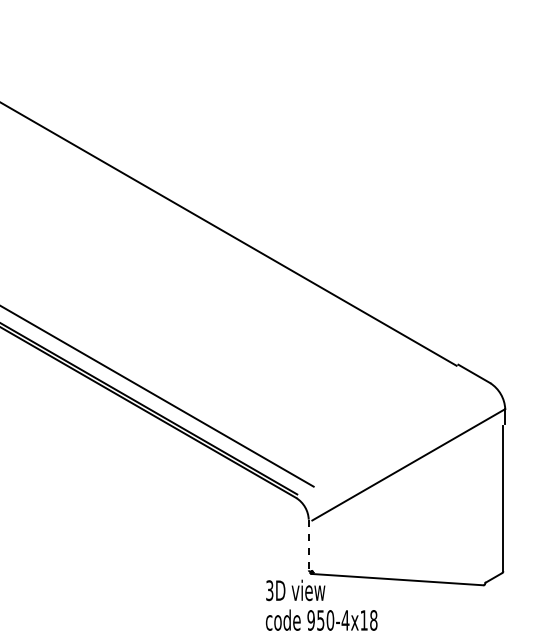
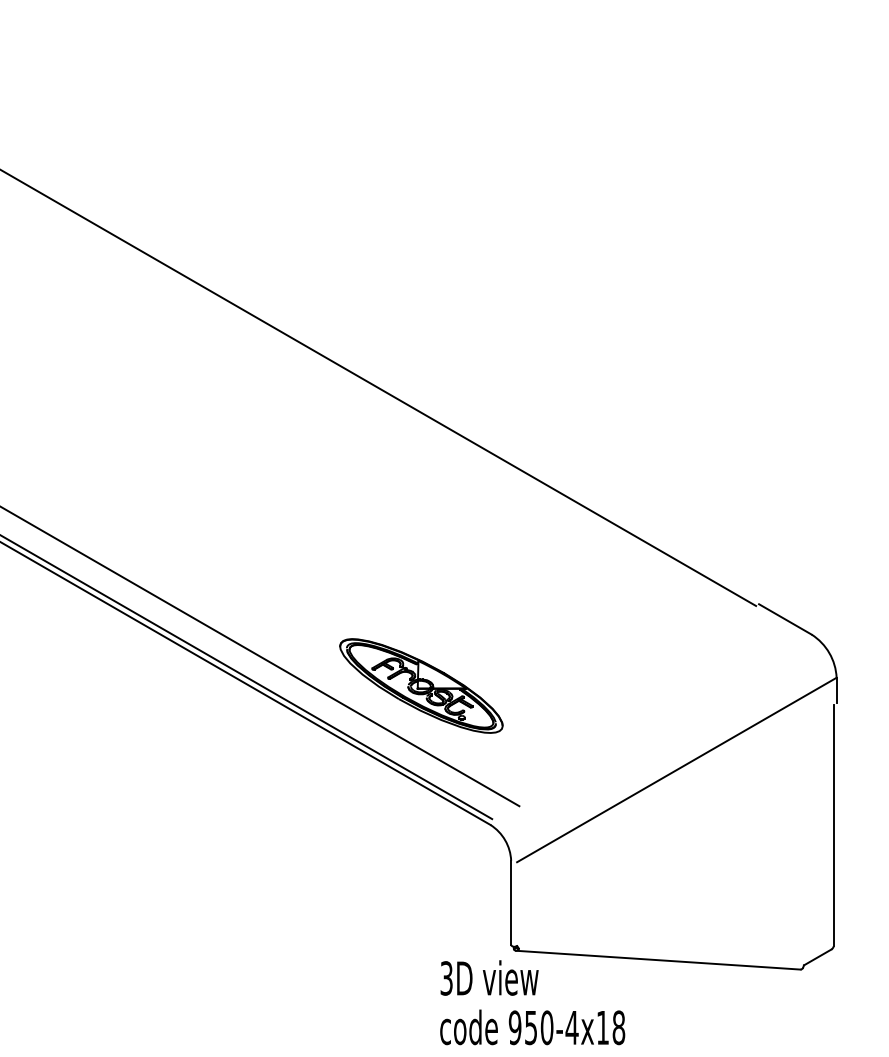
part: (254, 413) -> (421, 685), added
line: (308, 545) -> (510, 903), dashed -> solid

